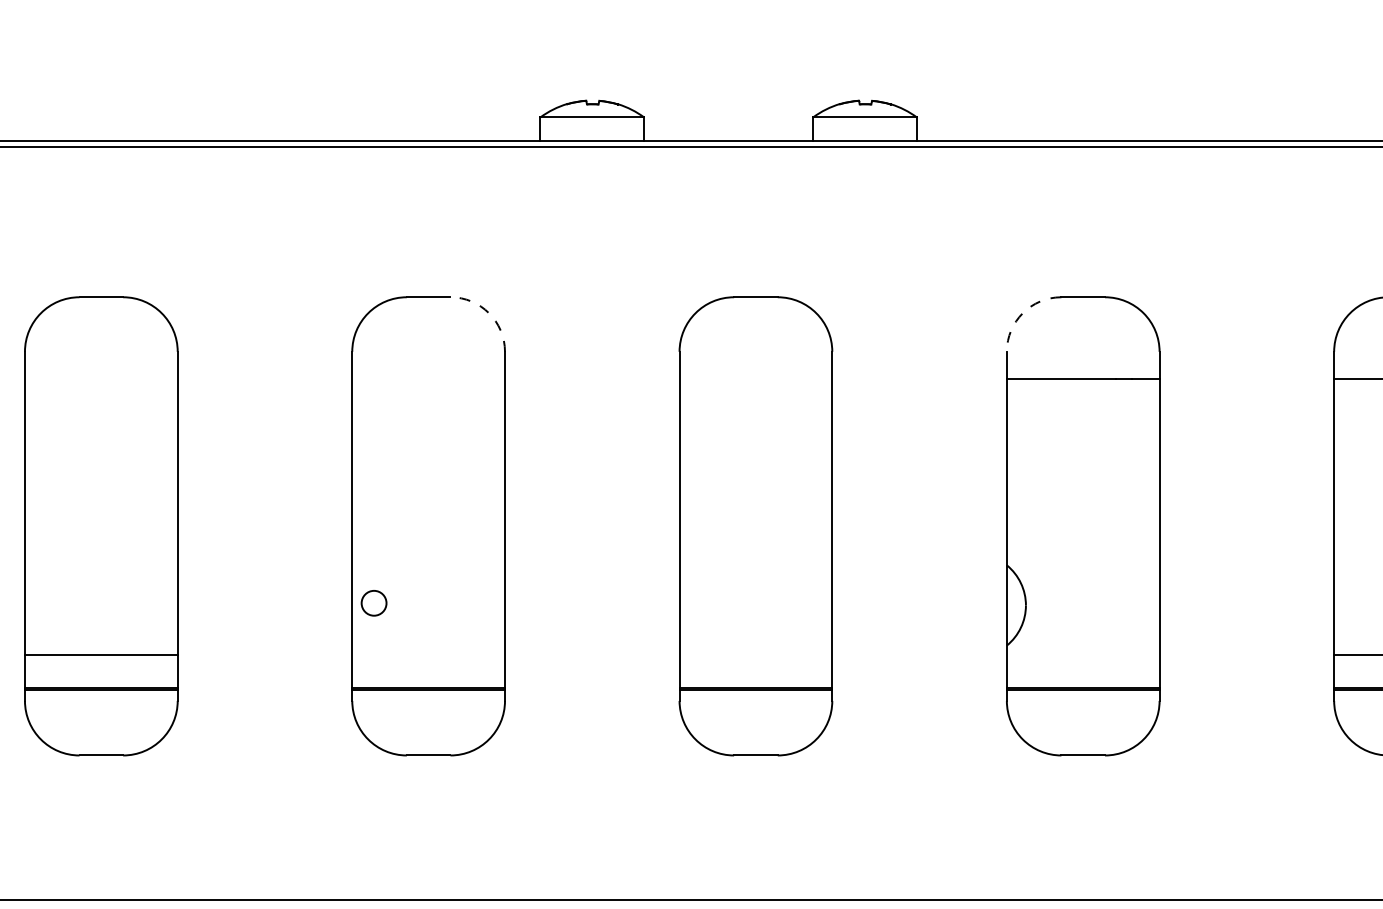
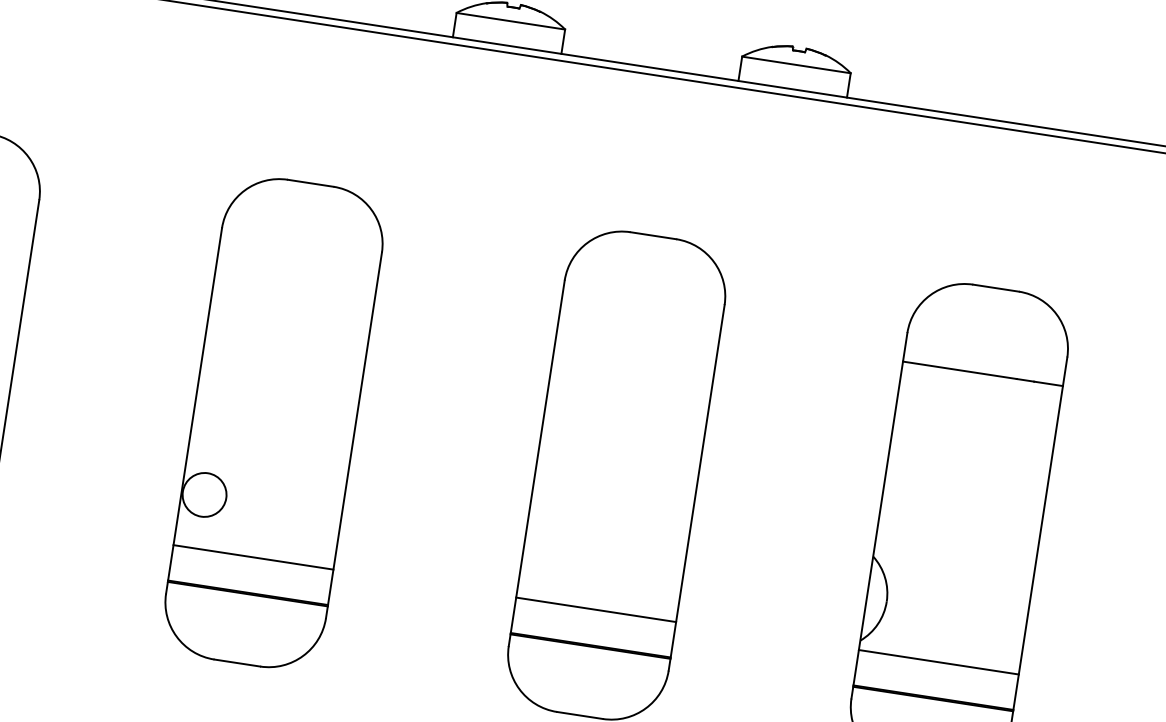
arc: (489, 313) -> (371, 210), dashed -> solid
arc: (1022, 313) -> (929, 295), dashed -> solid
circle: (373, 603) -> (203, 495), size x1.67
line: (428, 654) -> (253, 557), added
line: (755, 654) -> (595, 609), added
line: (1082, 654) -> (938, 662), added

